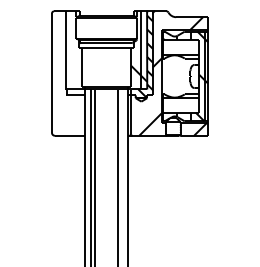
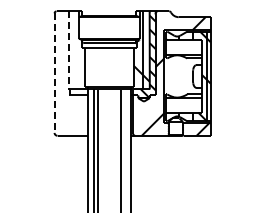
line: (66, 50) -> (69, 50), solid -> dashed
line: (51, 73) -> (54, 73), solid -> dashed

